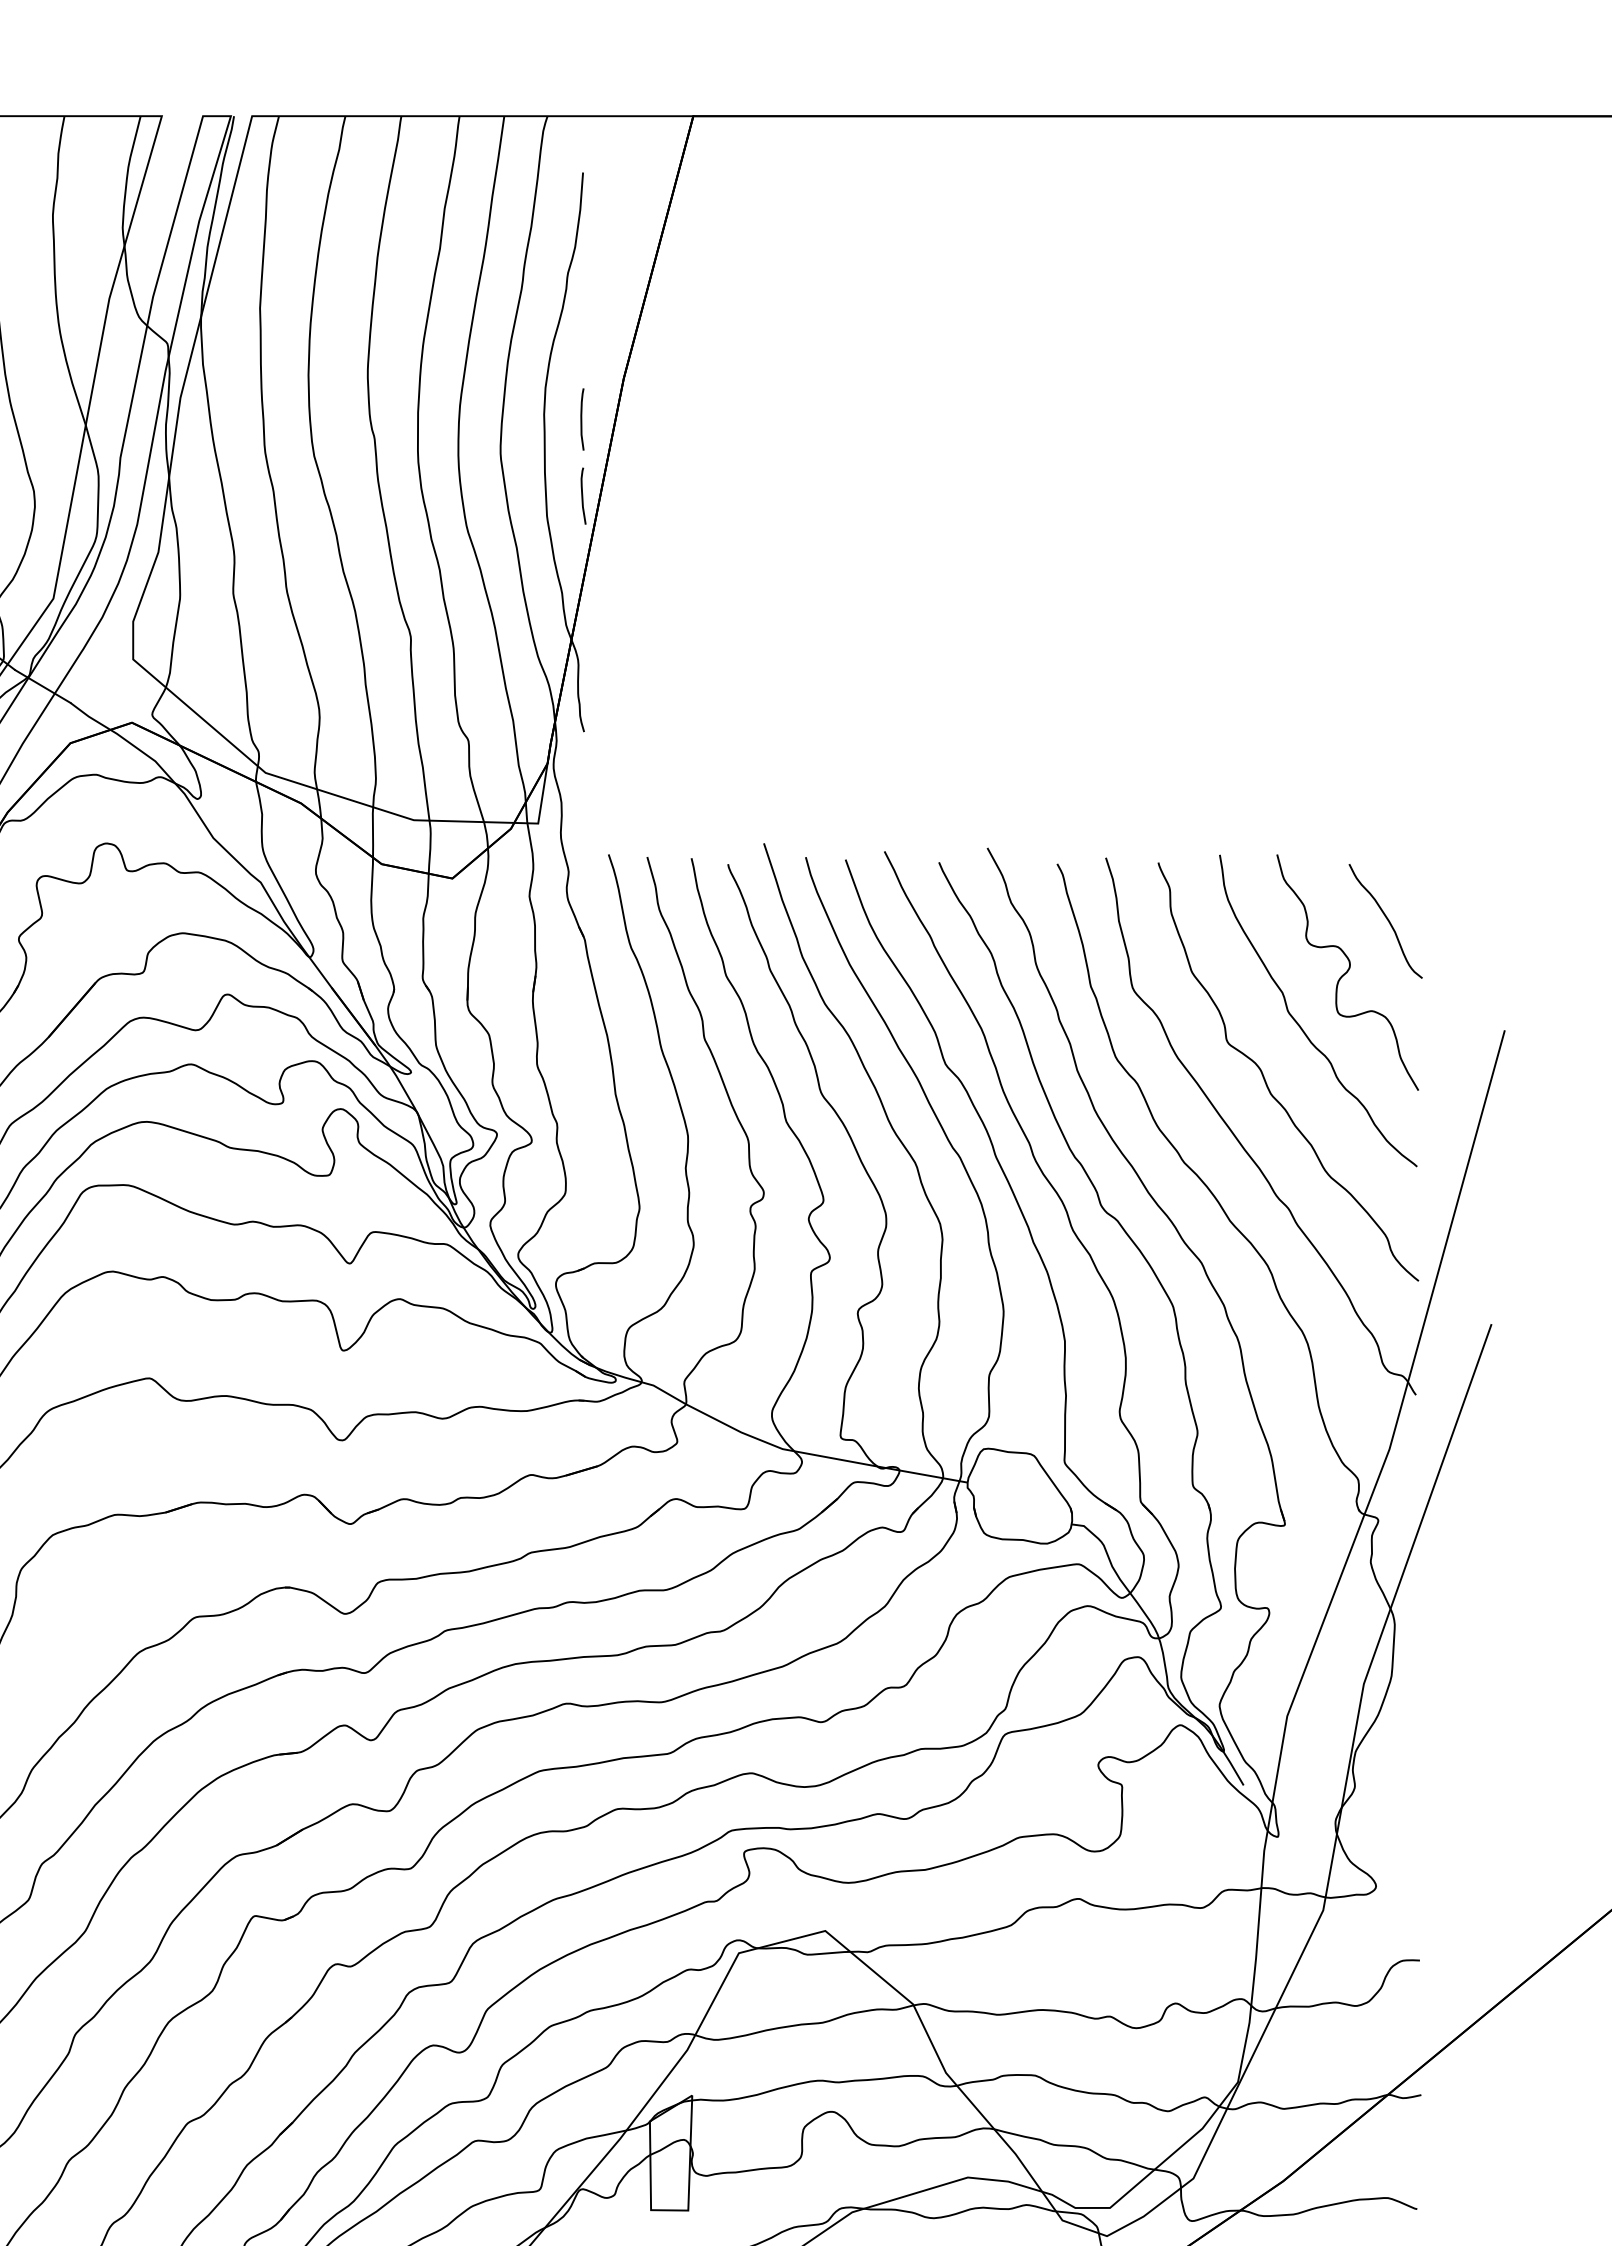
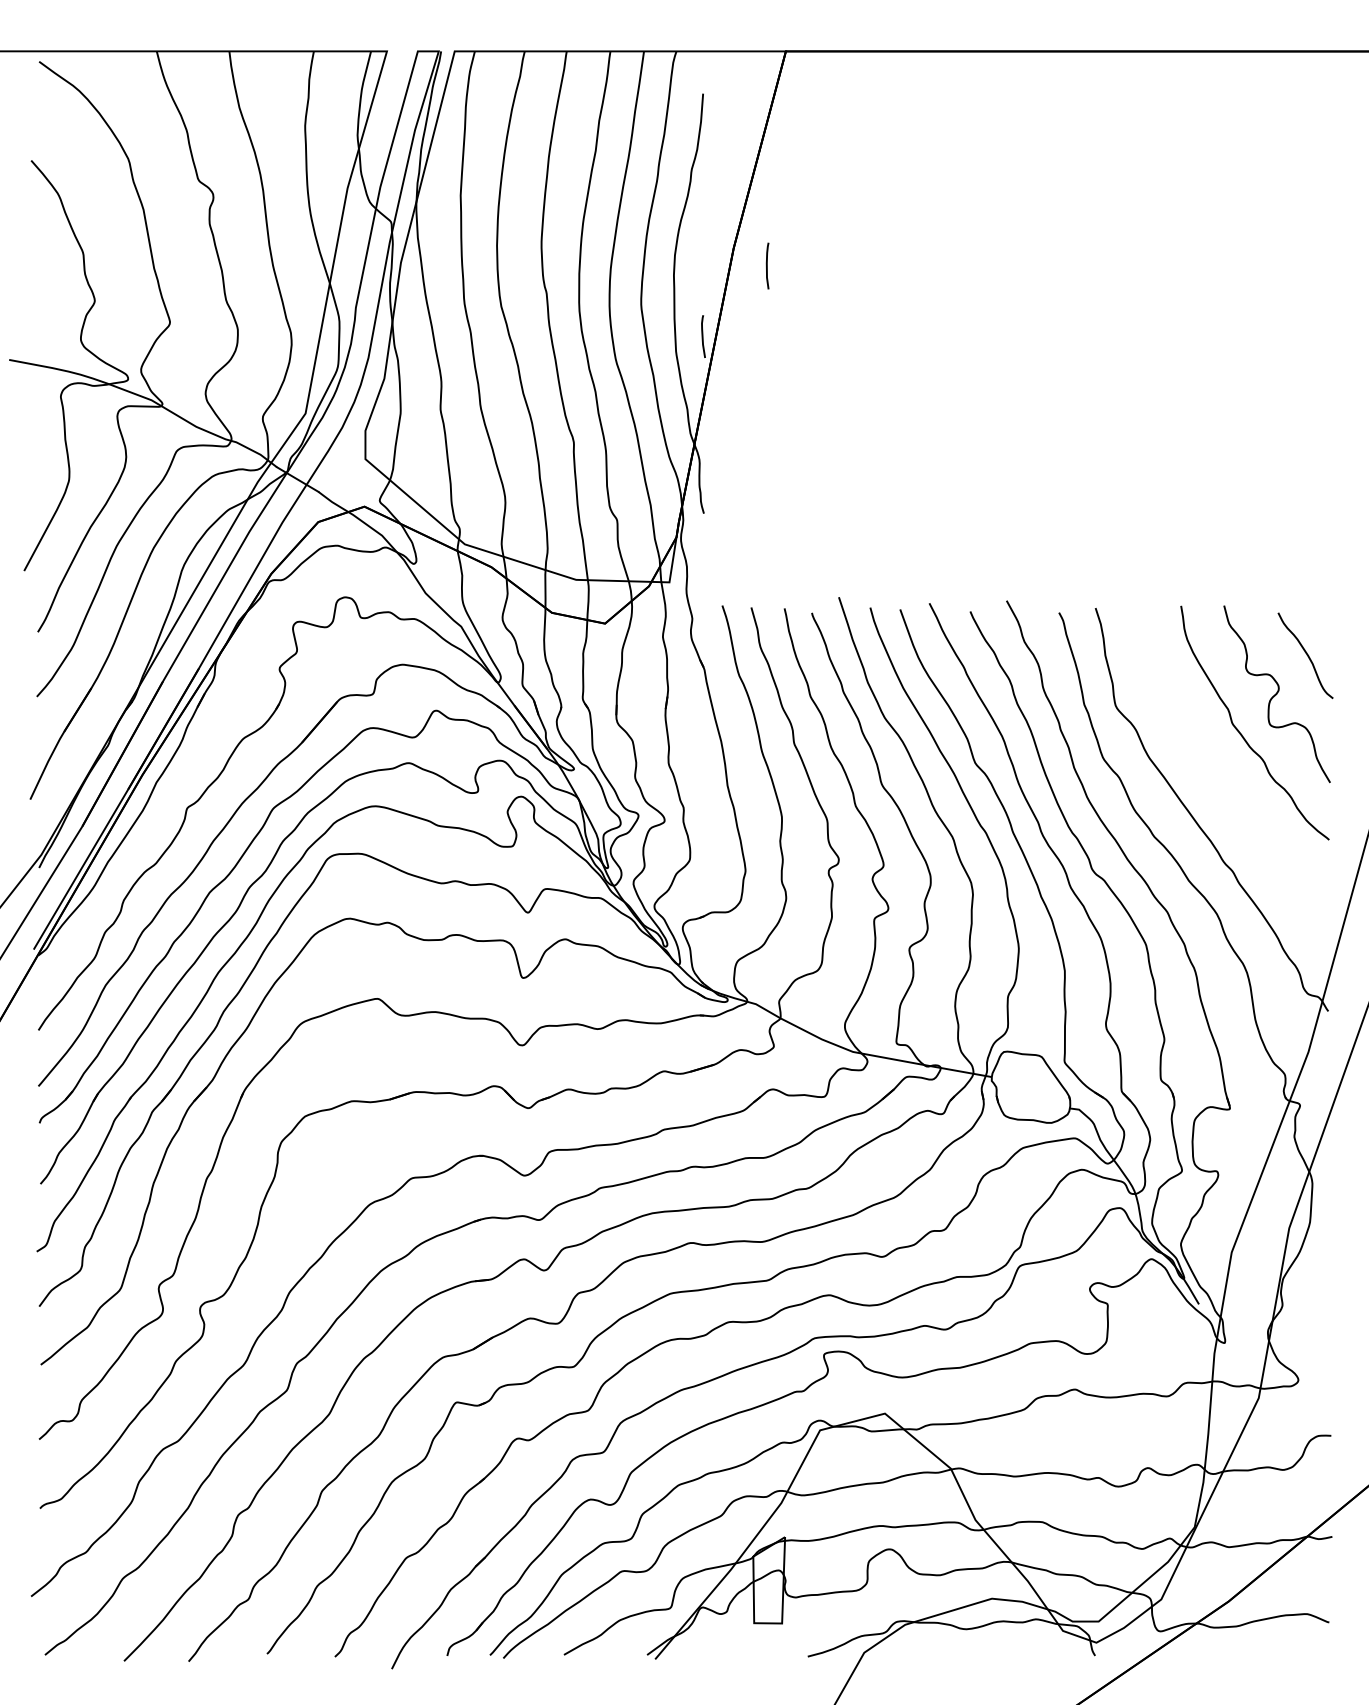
curve: (582, 418) -> (767, 265), moved
curve: (1266, 1080) -> (1216, 775), removed

